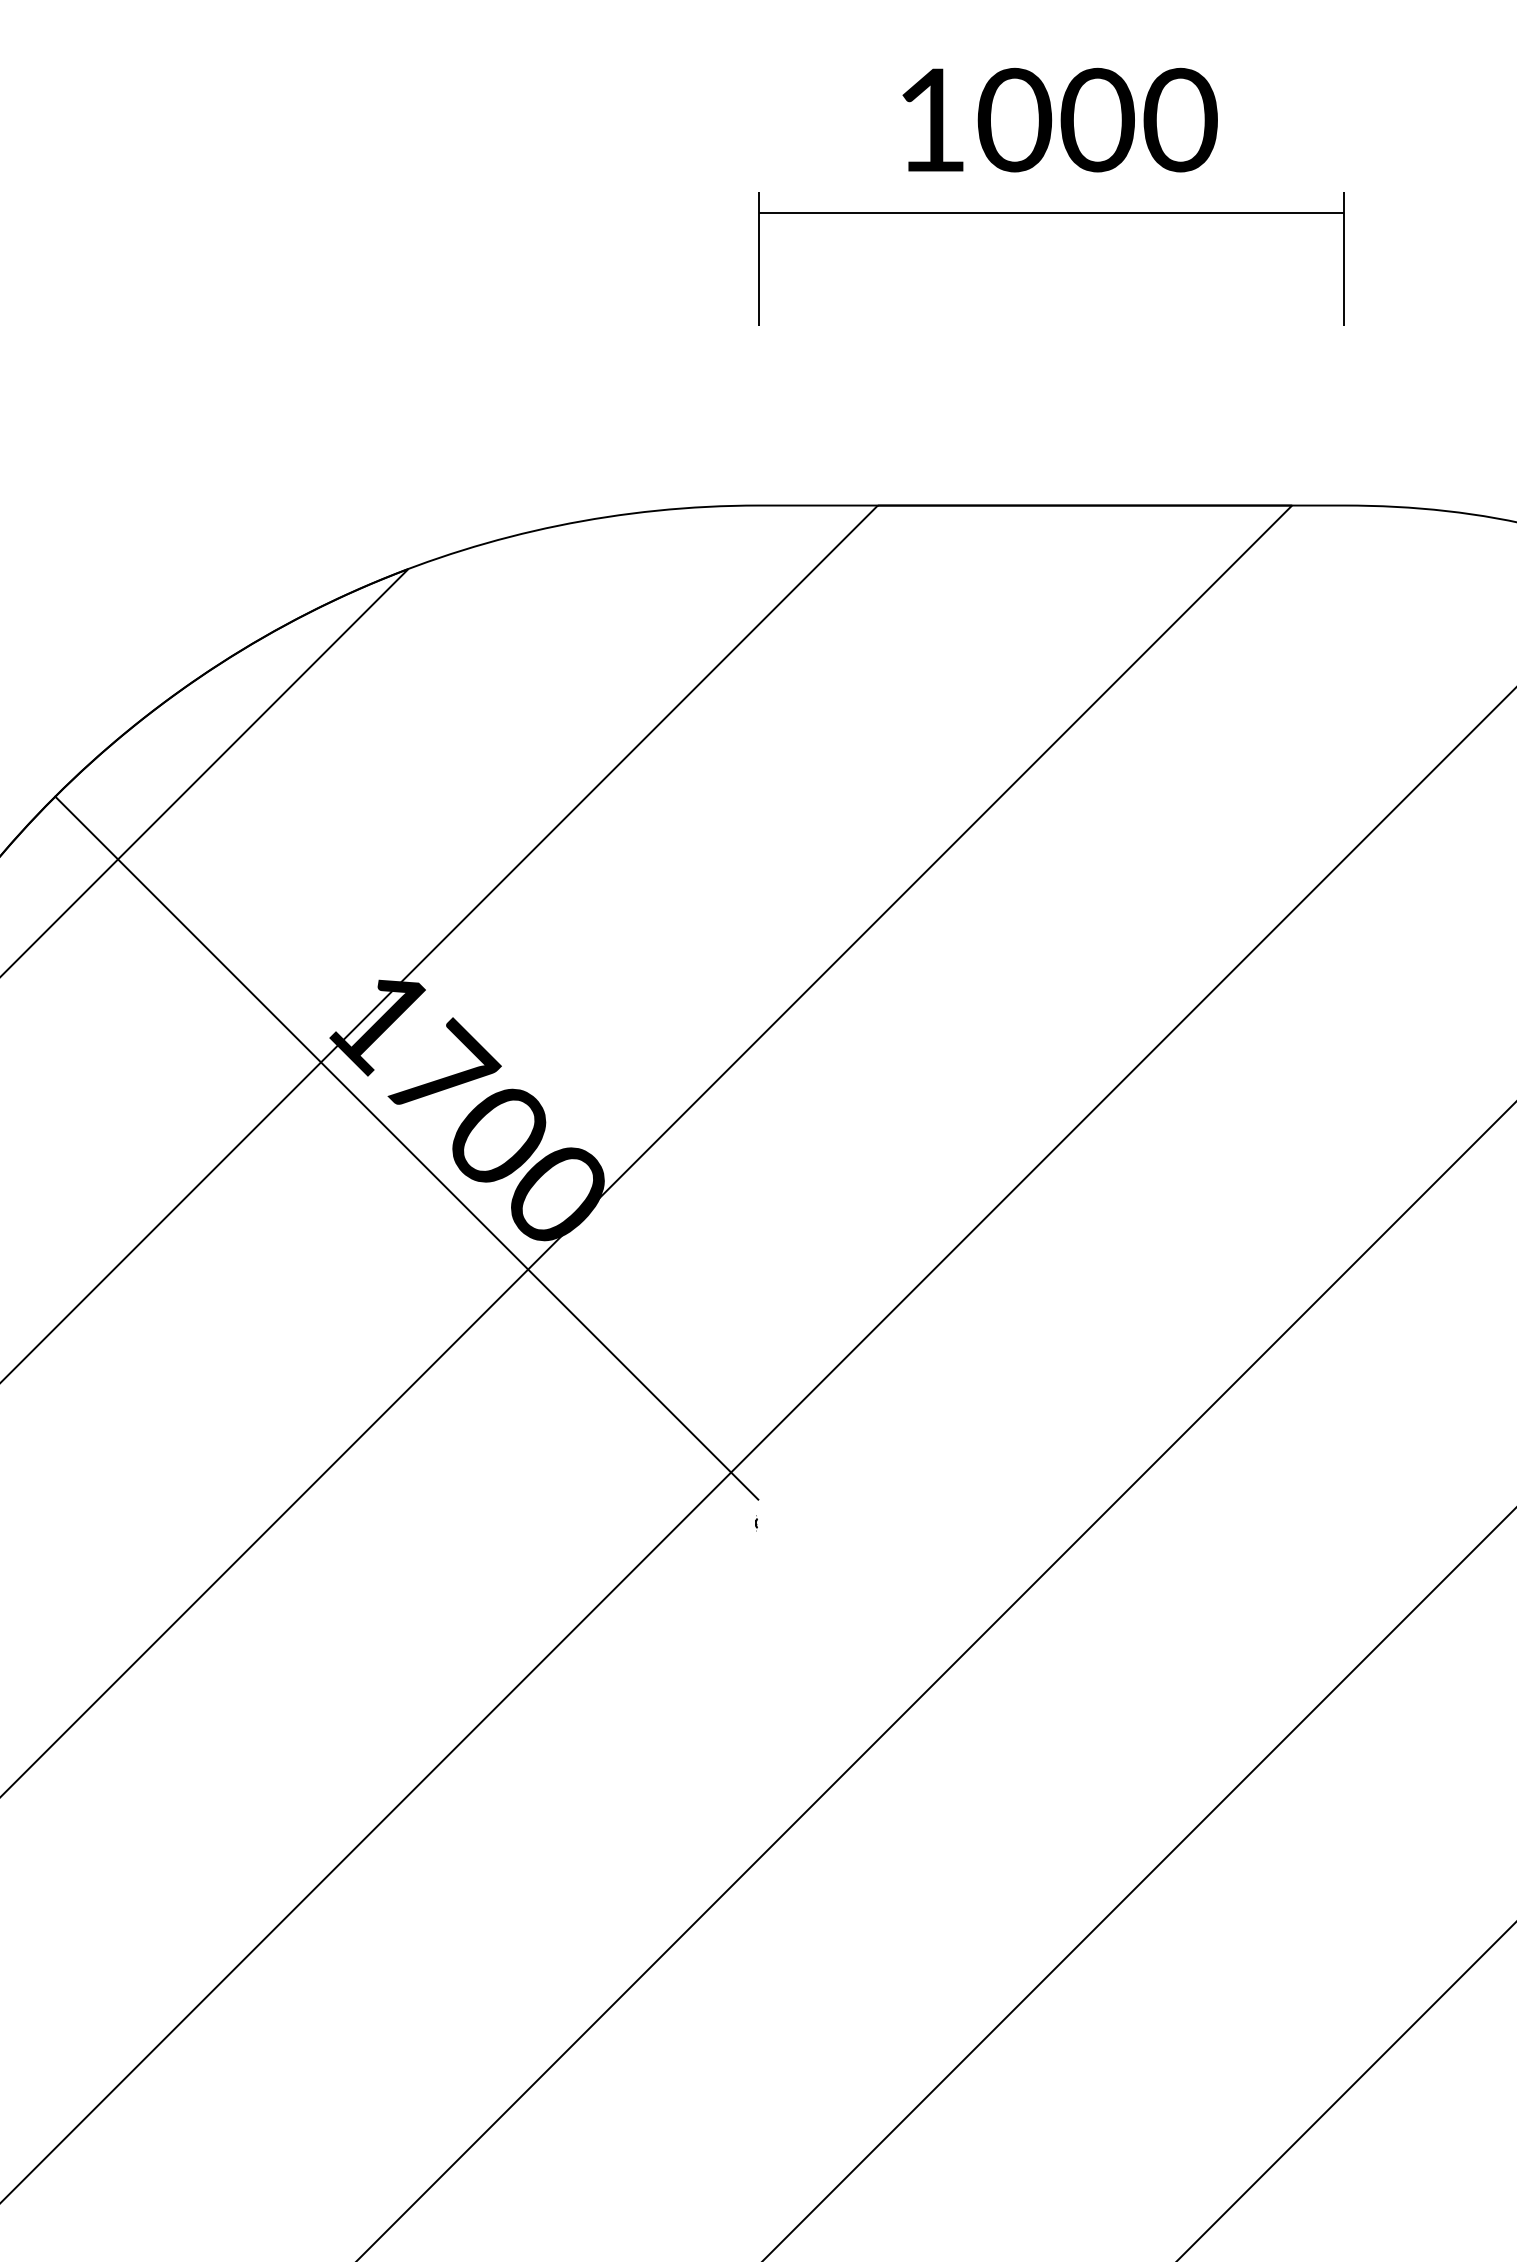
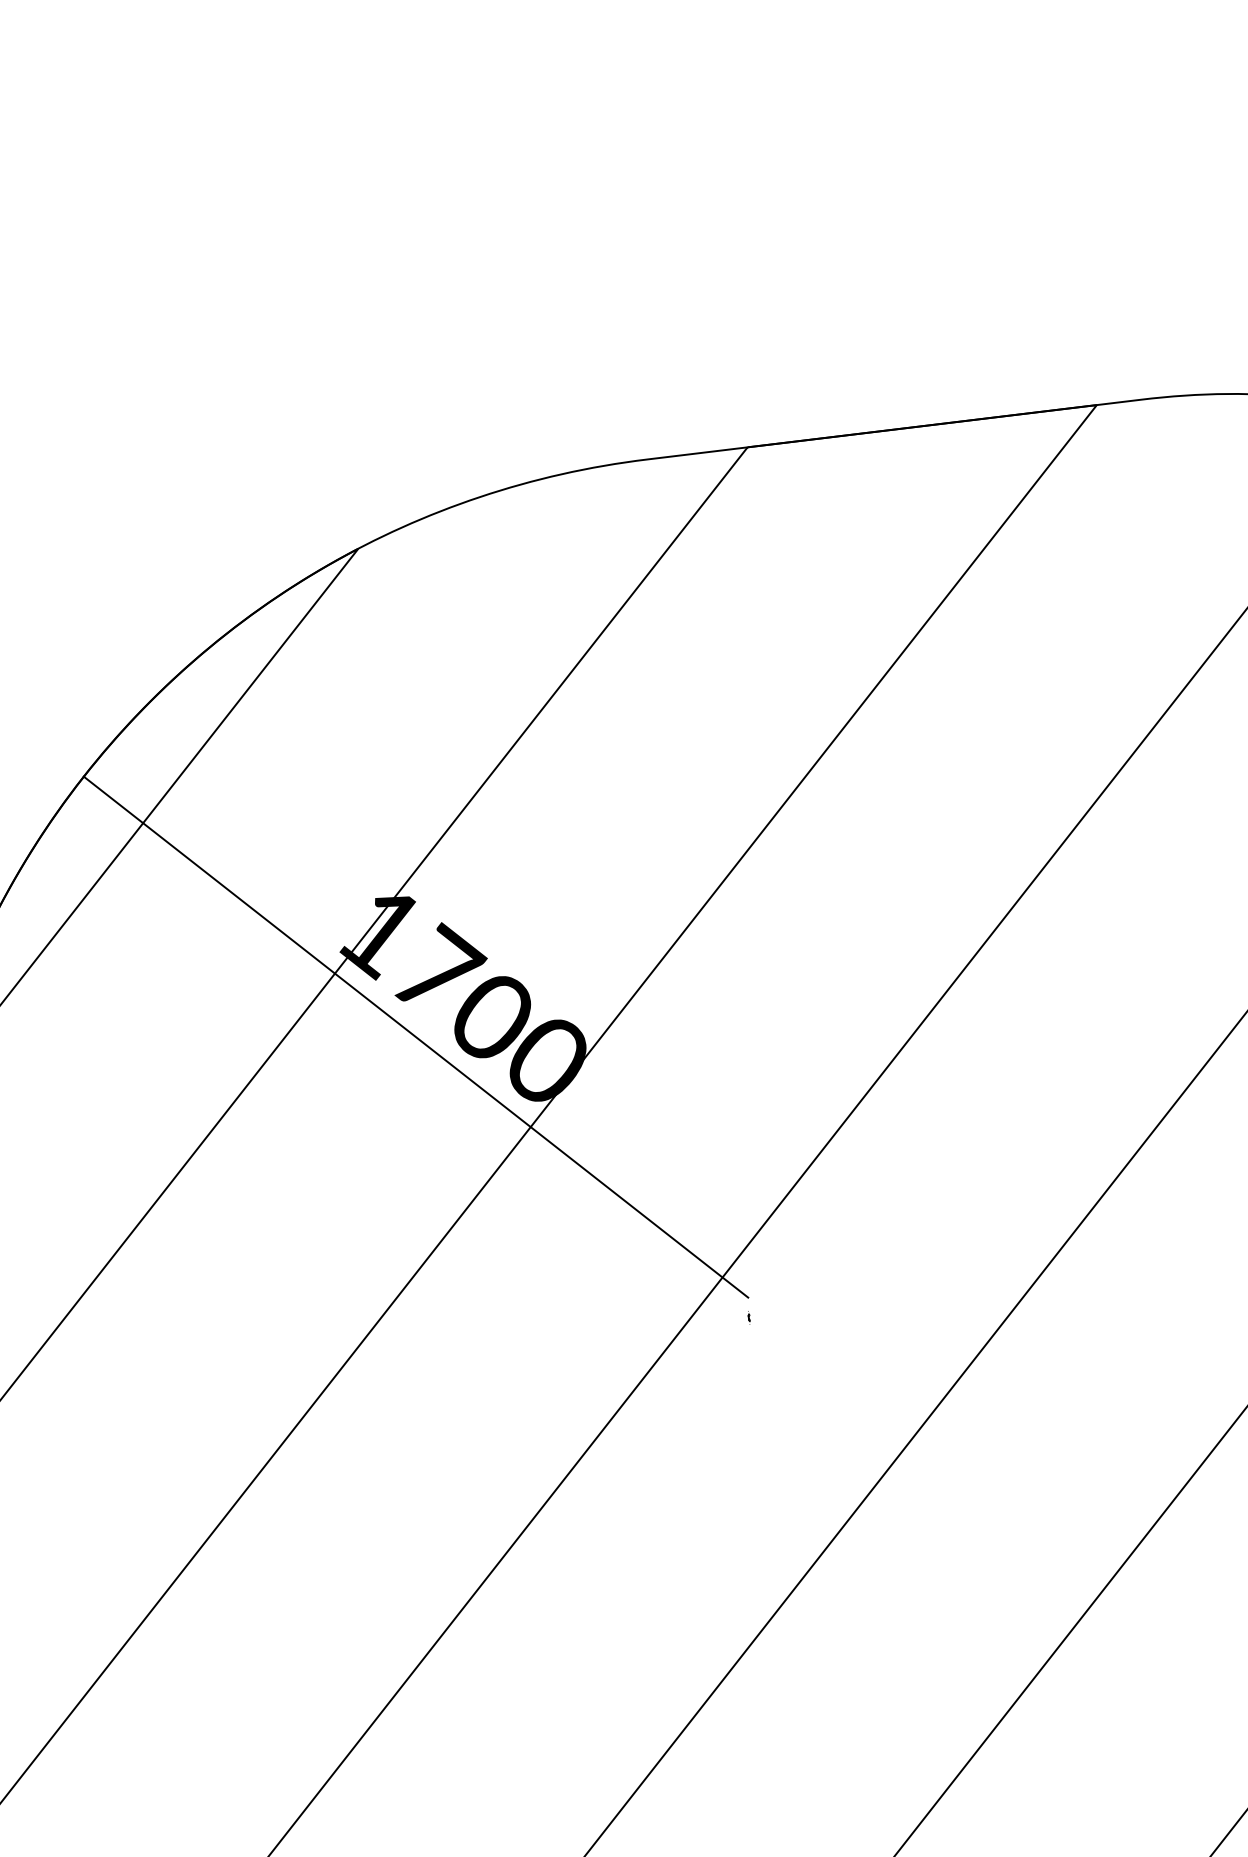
part: (1051, 212) -> (864, 182), removed

